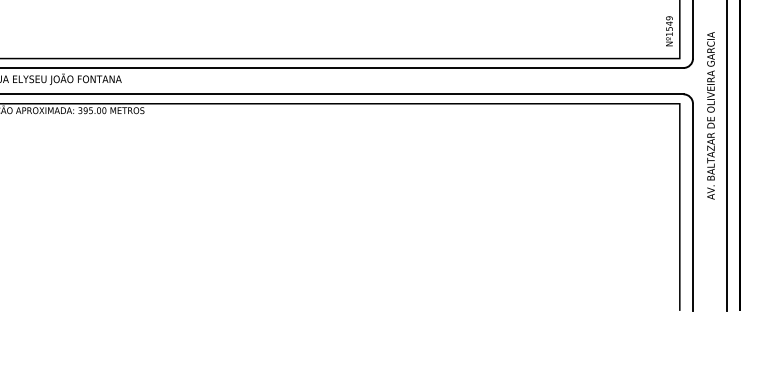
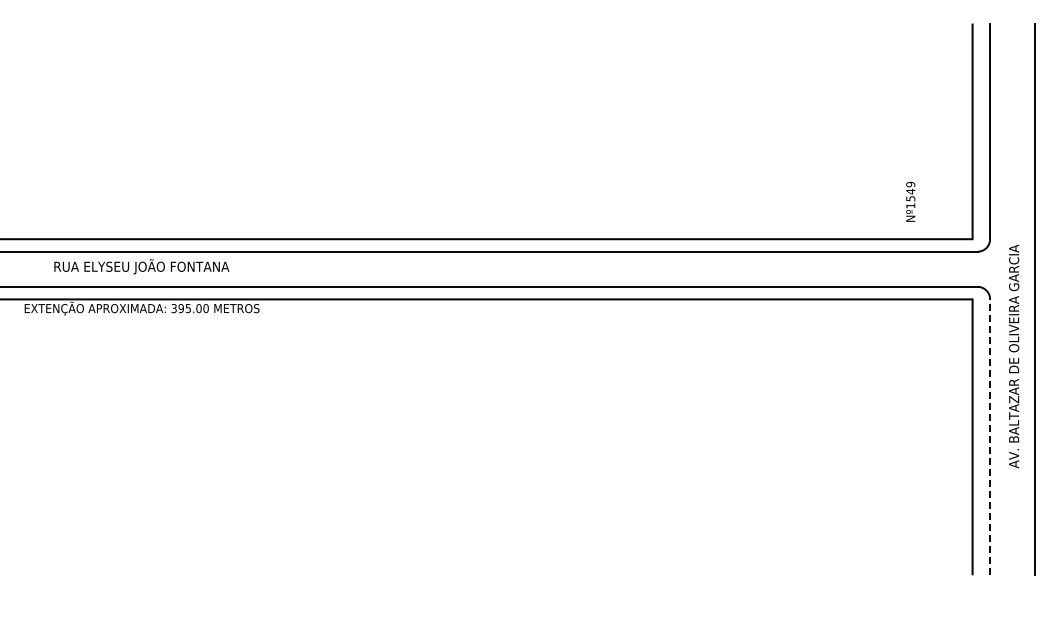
text: (669, 31) -> (910, 201), moved
text: (711, 115) -> (1014, 356), moved
line: (693, 207) -> (990, 437), solid -> dashed

